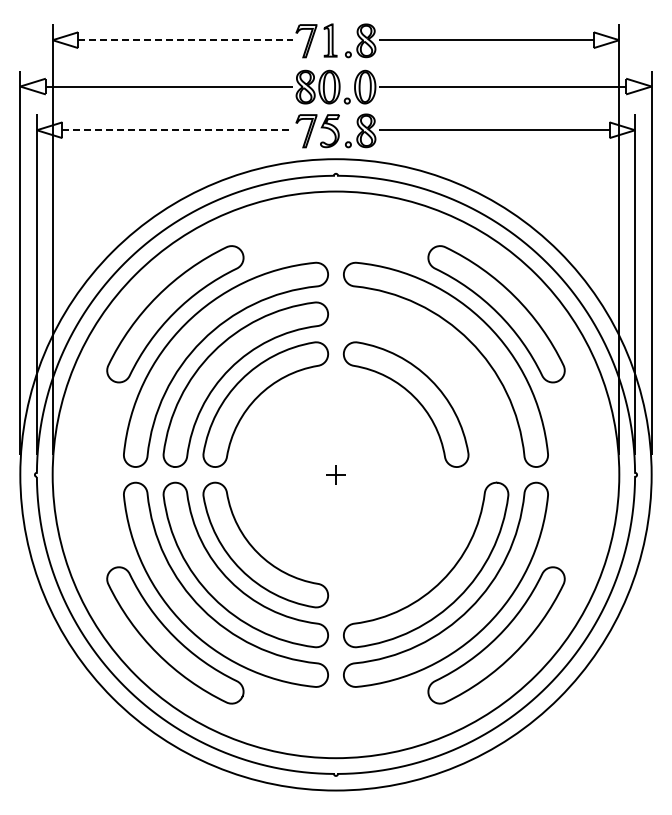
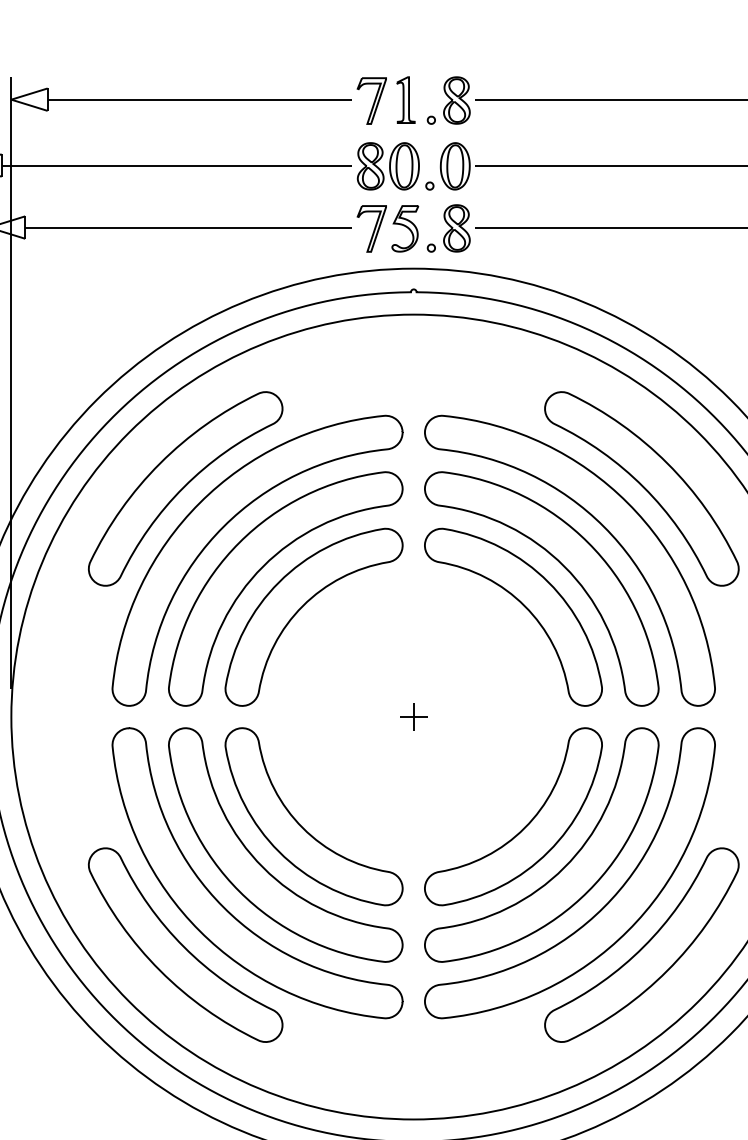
line: (185, 40) -> (200, 100), dashed -> solid
line: (178, 130) -> (190, 227), dashed -> solid
part: (441, 369) -> (563, 567), added
part: (413, 552) -> (523, 827), added

